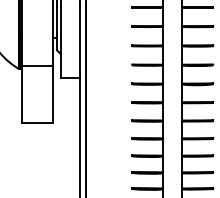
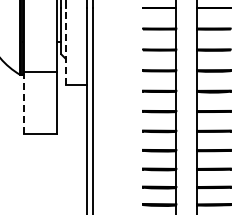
line: (60, 41) -> (65, 45), solid -> dashed
line: (21, 94) -> (23, 102), solid -> dashed

